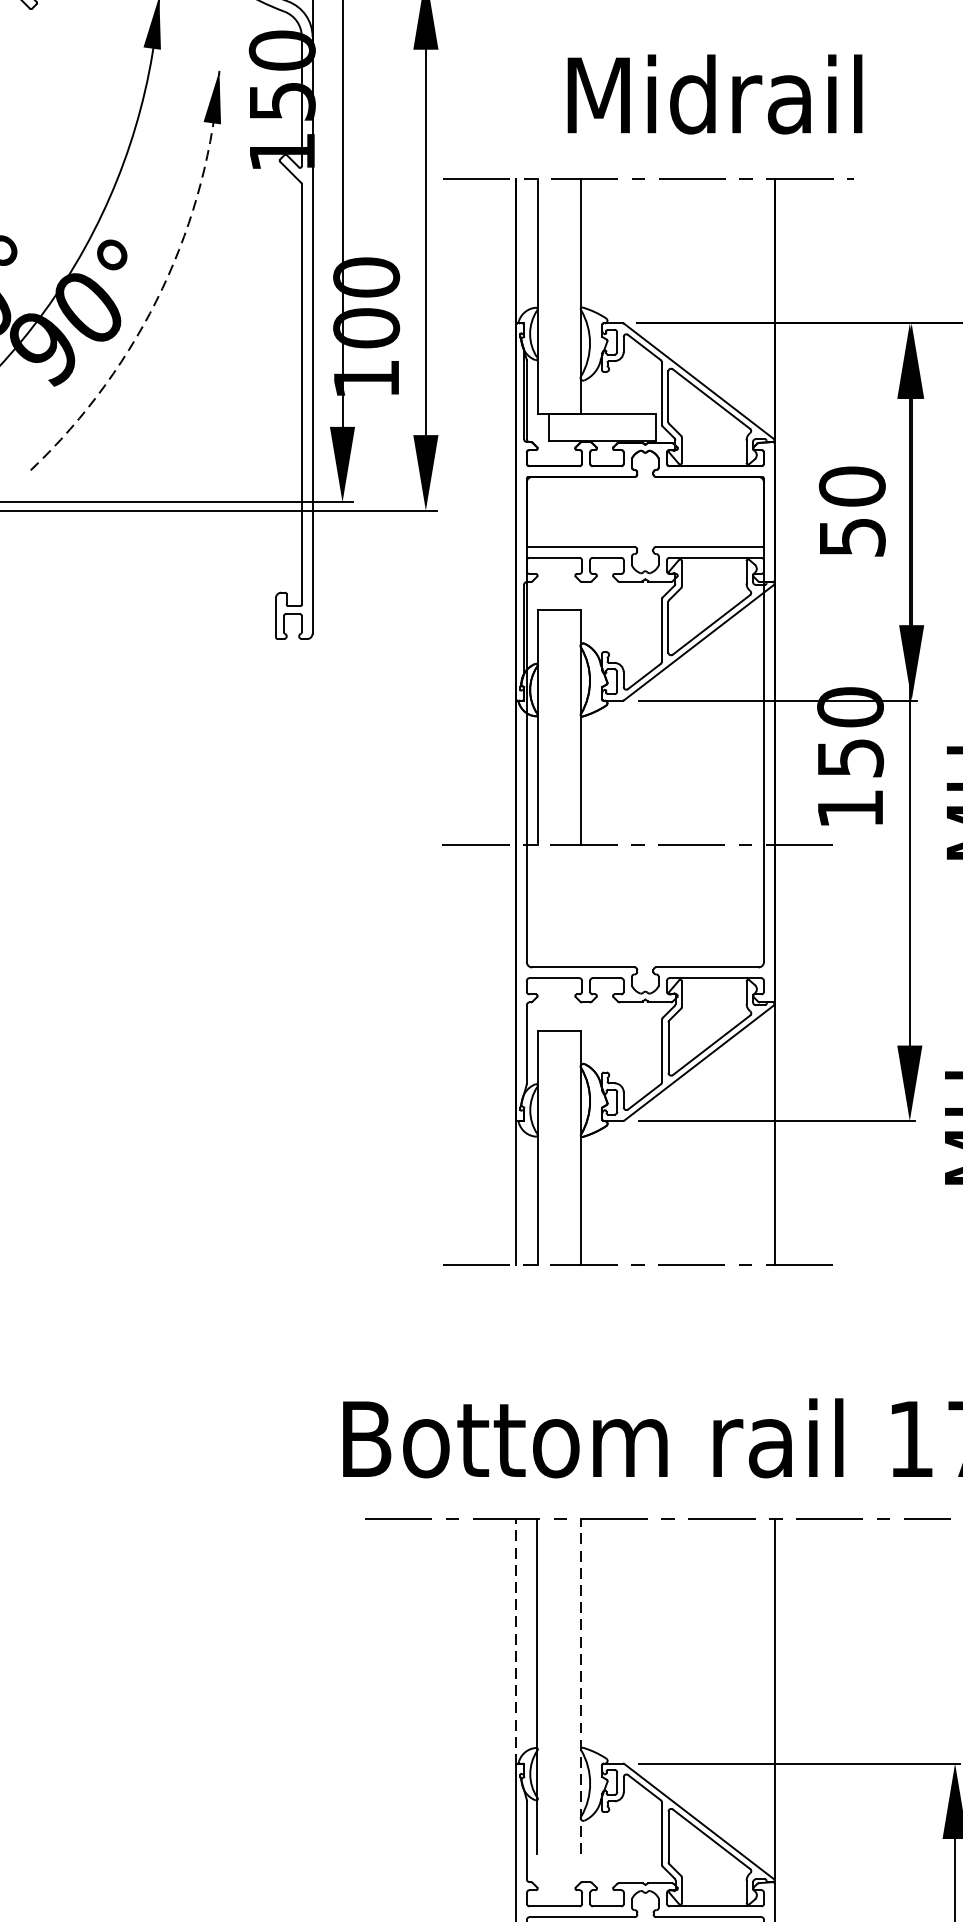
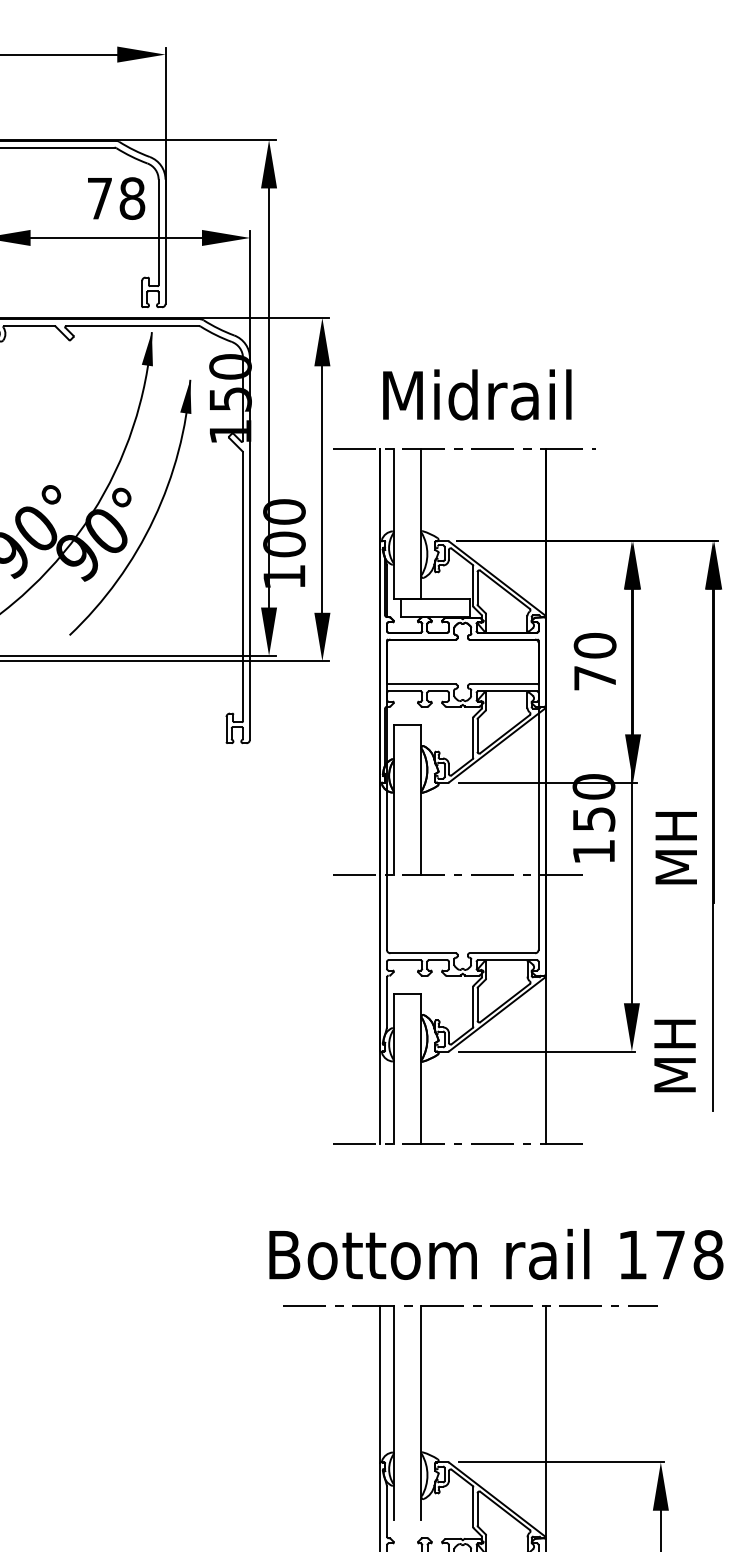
text: (715, 93) -> (477, 394), moved
arc: (161, 287) -> (153, 518), dashed -> solid
text: (852, 537) -> (595, 678), 50 -> 70
line: (516, 1641) -> (380, 1384), dashed -> solid
line: (580, 1685) -> (421, 1412), dashed -> solid

